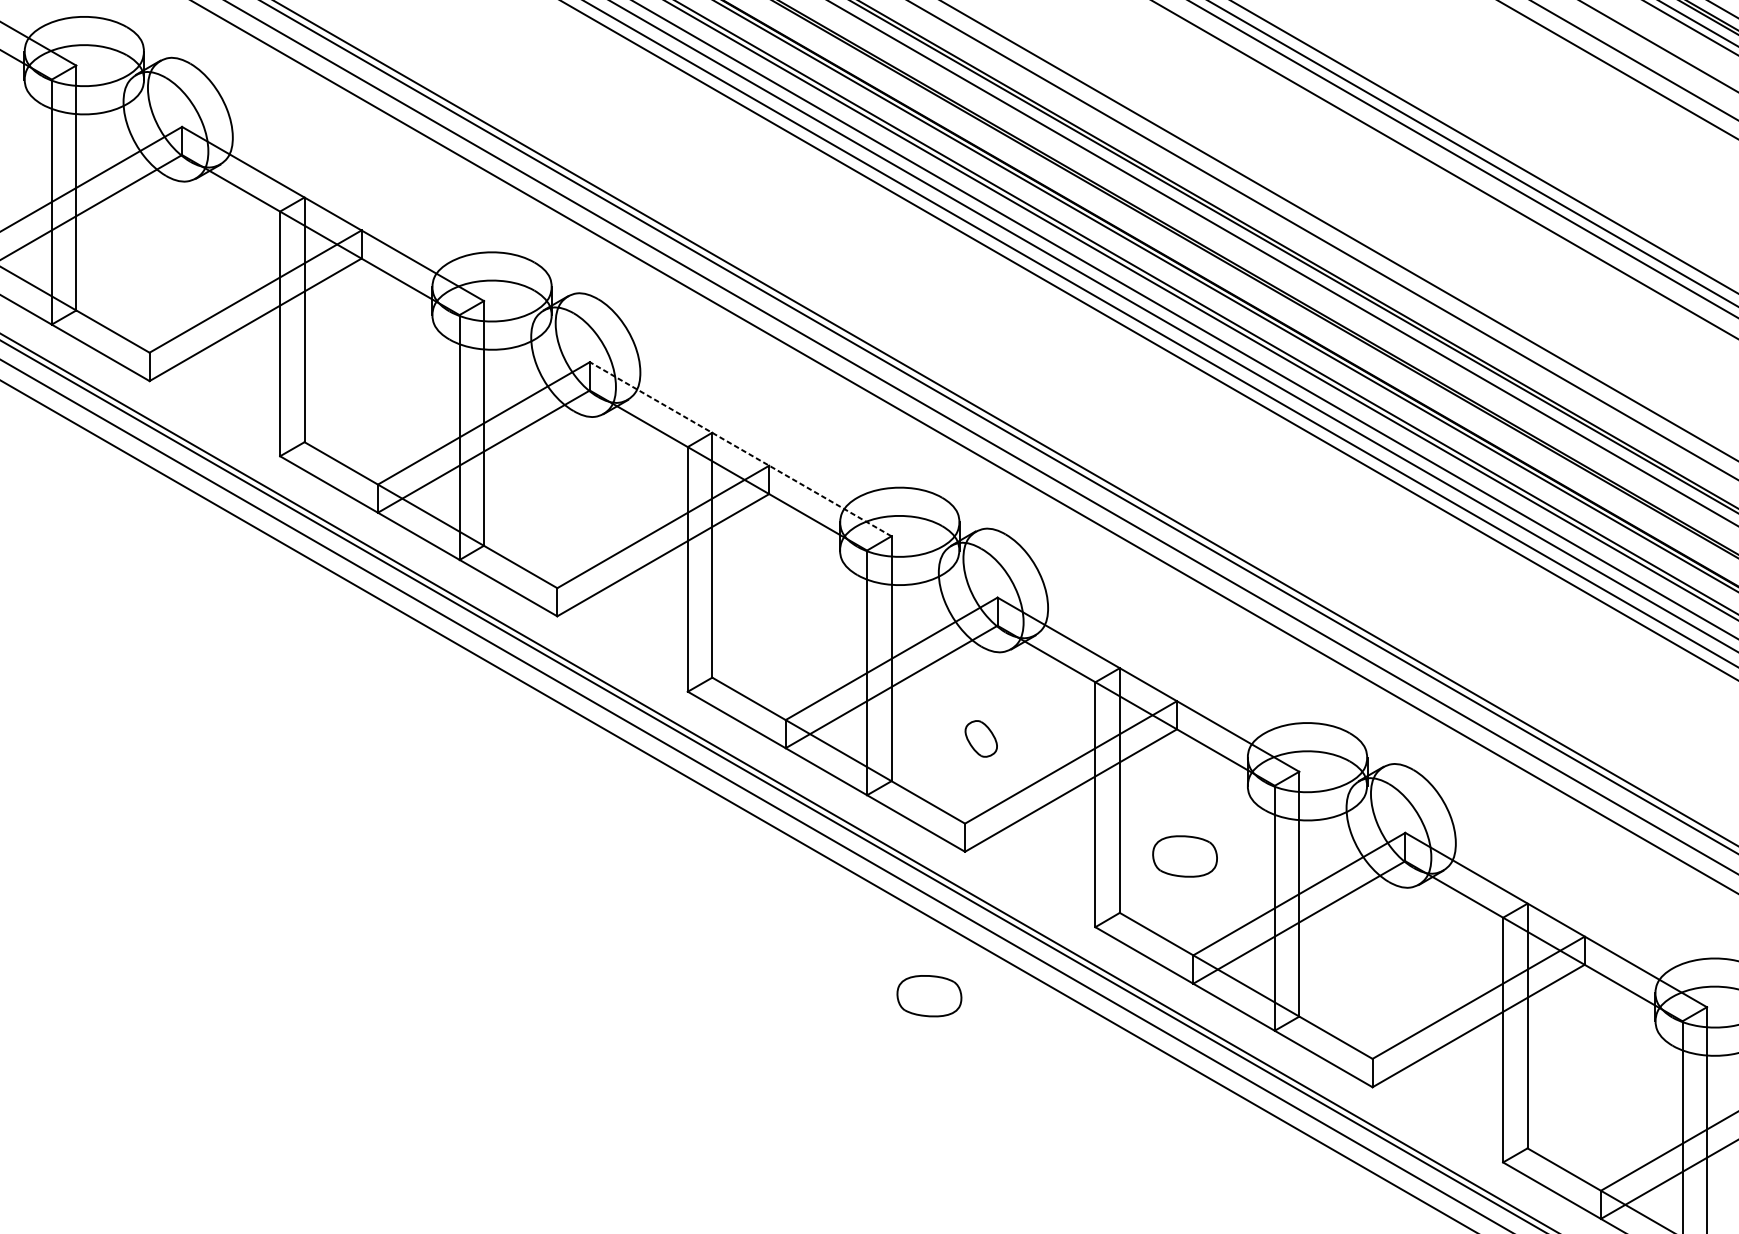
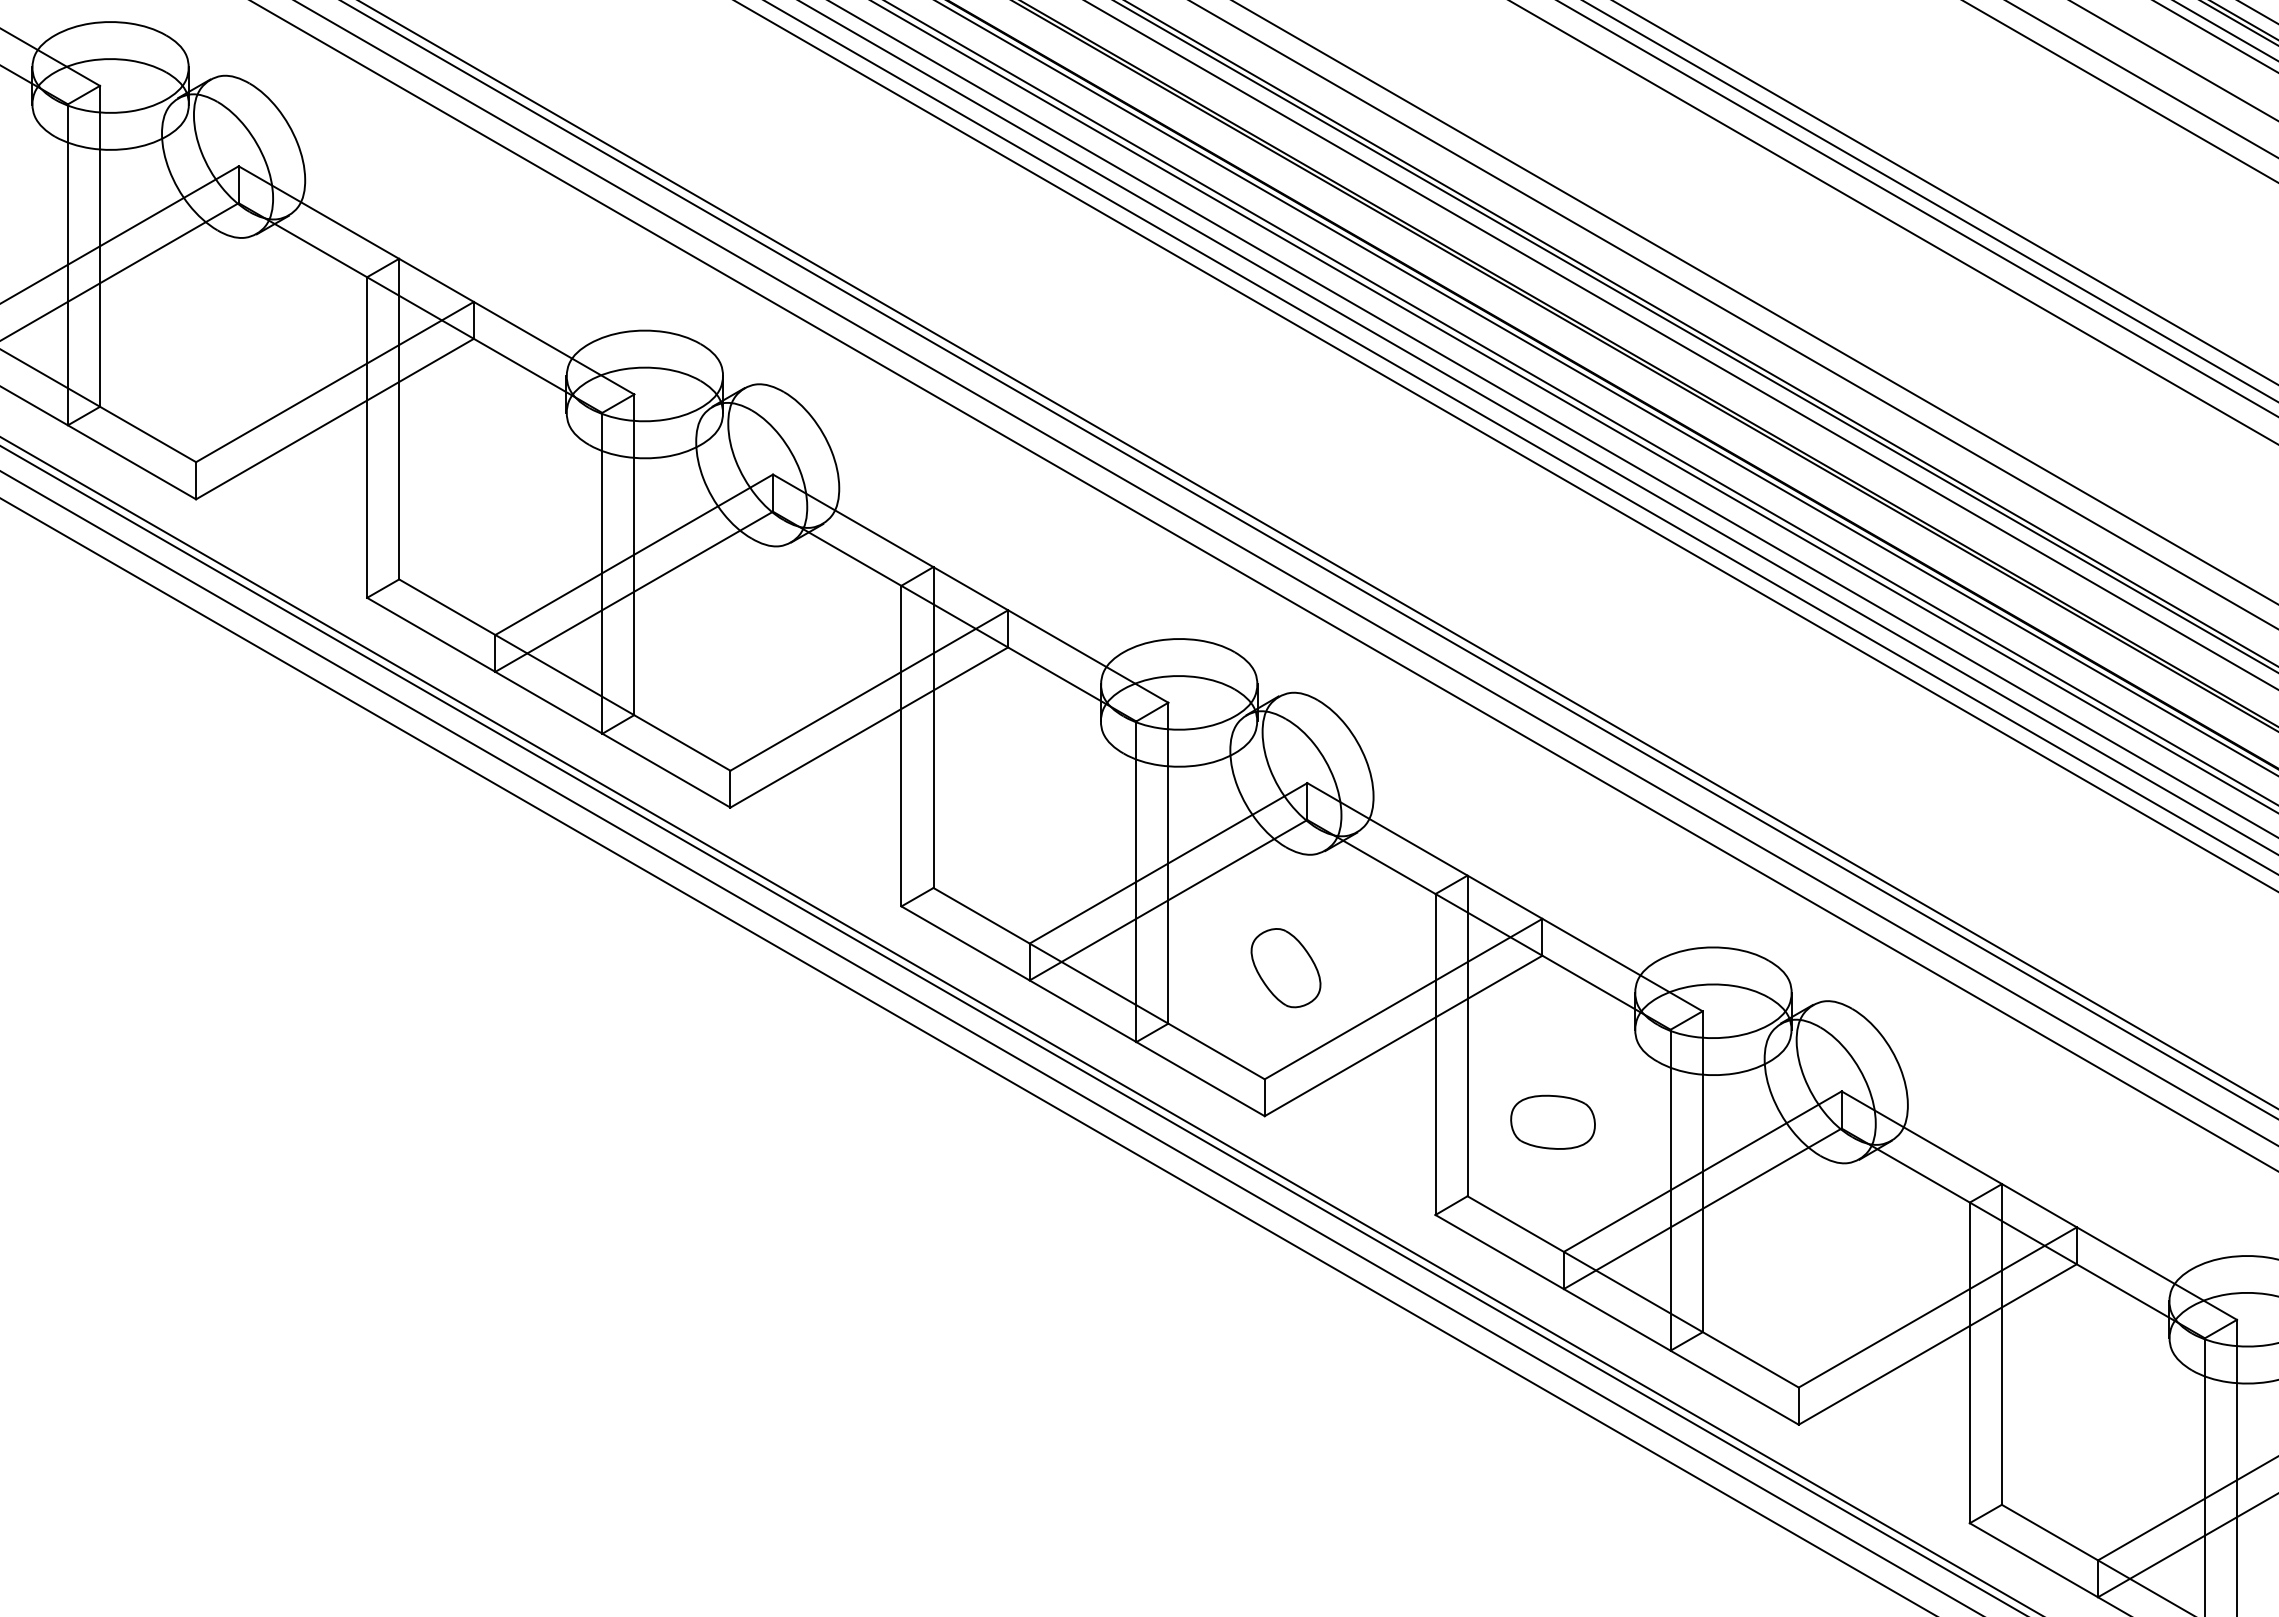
line: (740, 449) -> (970, 588), dashed -> solid
part: (980, 739) -> (1285, 968), size x1.67
part: (929, 995) -> (1217, 1304), removed

